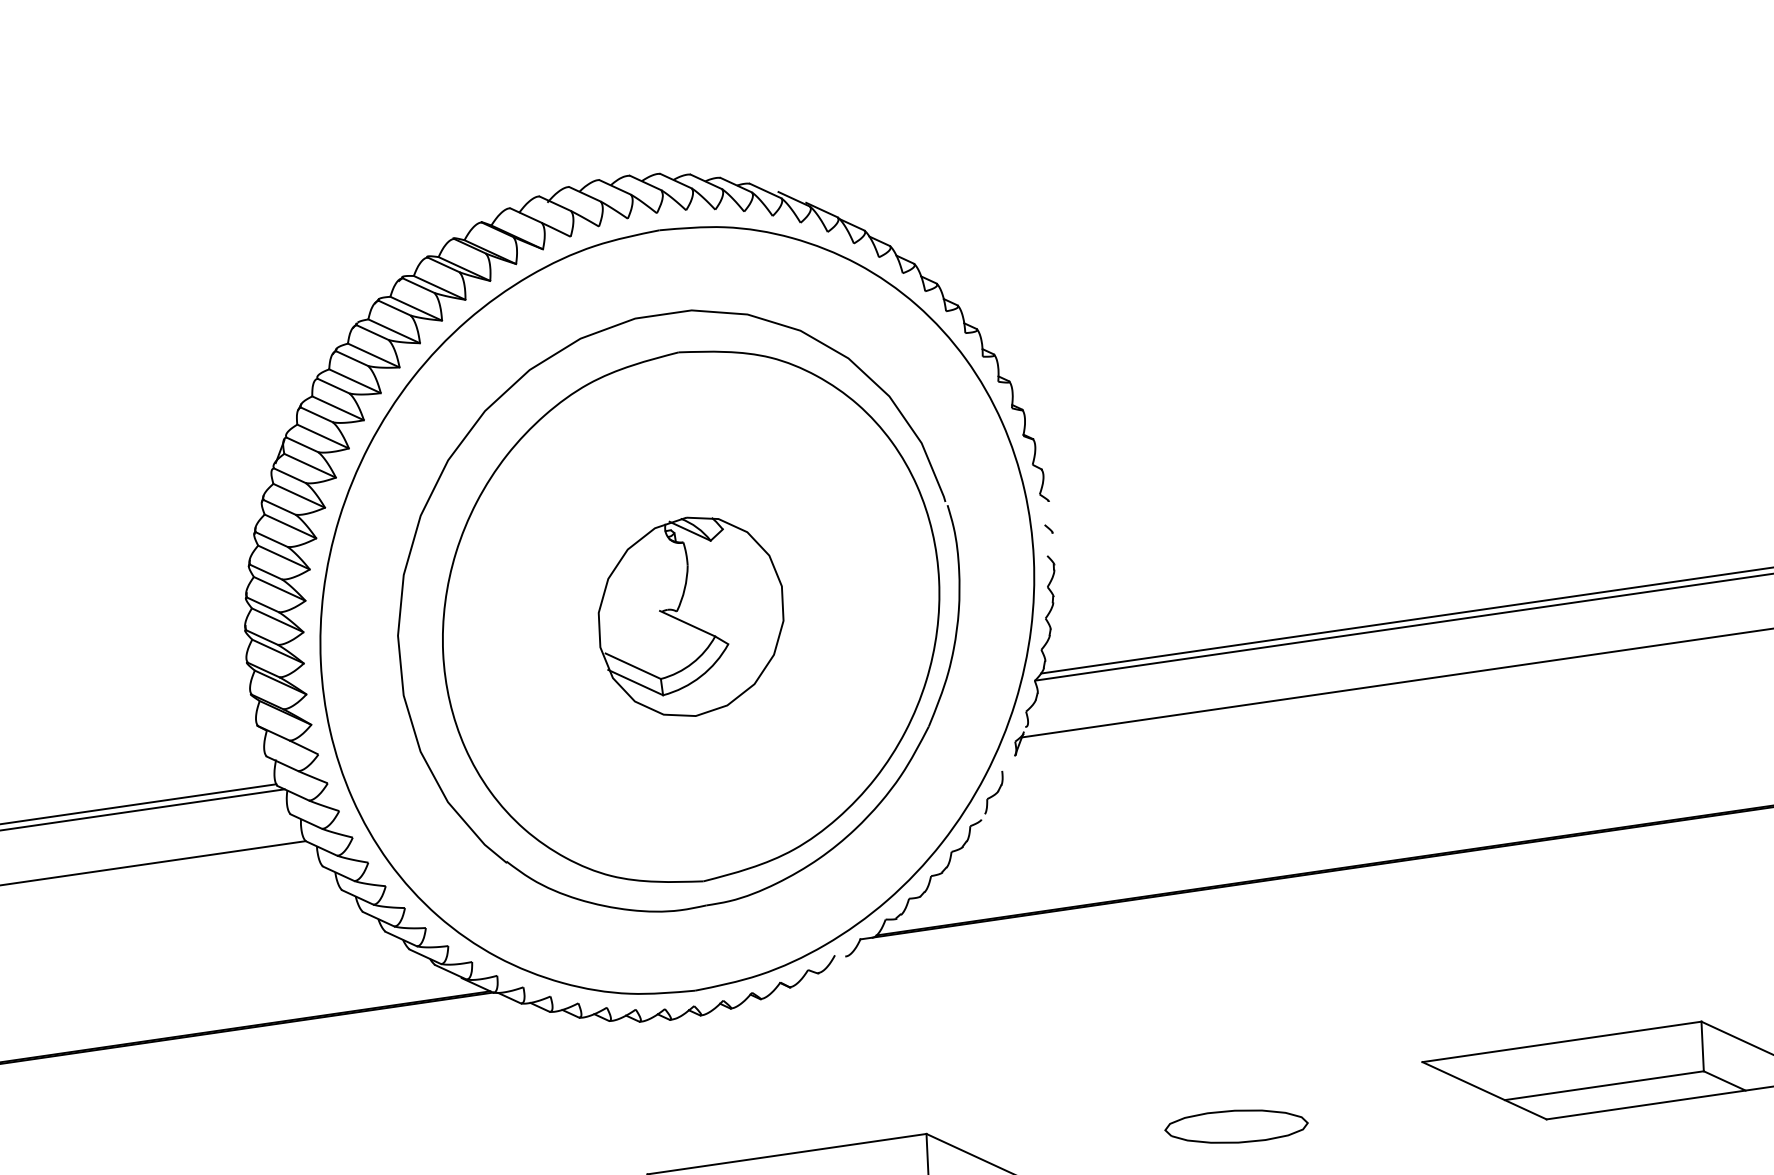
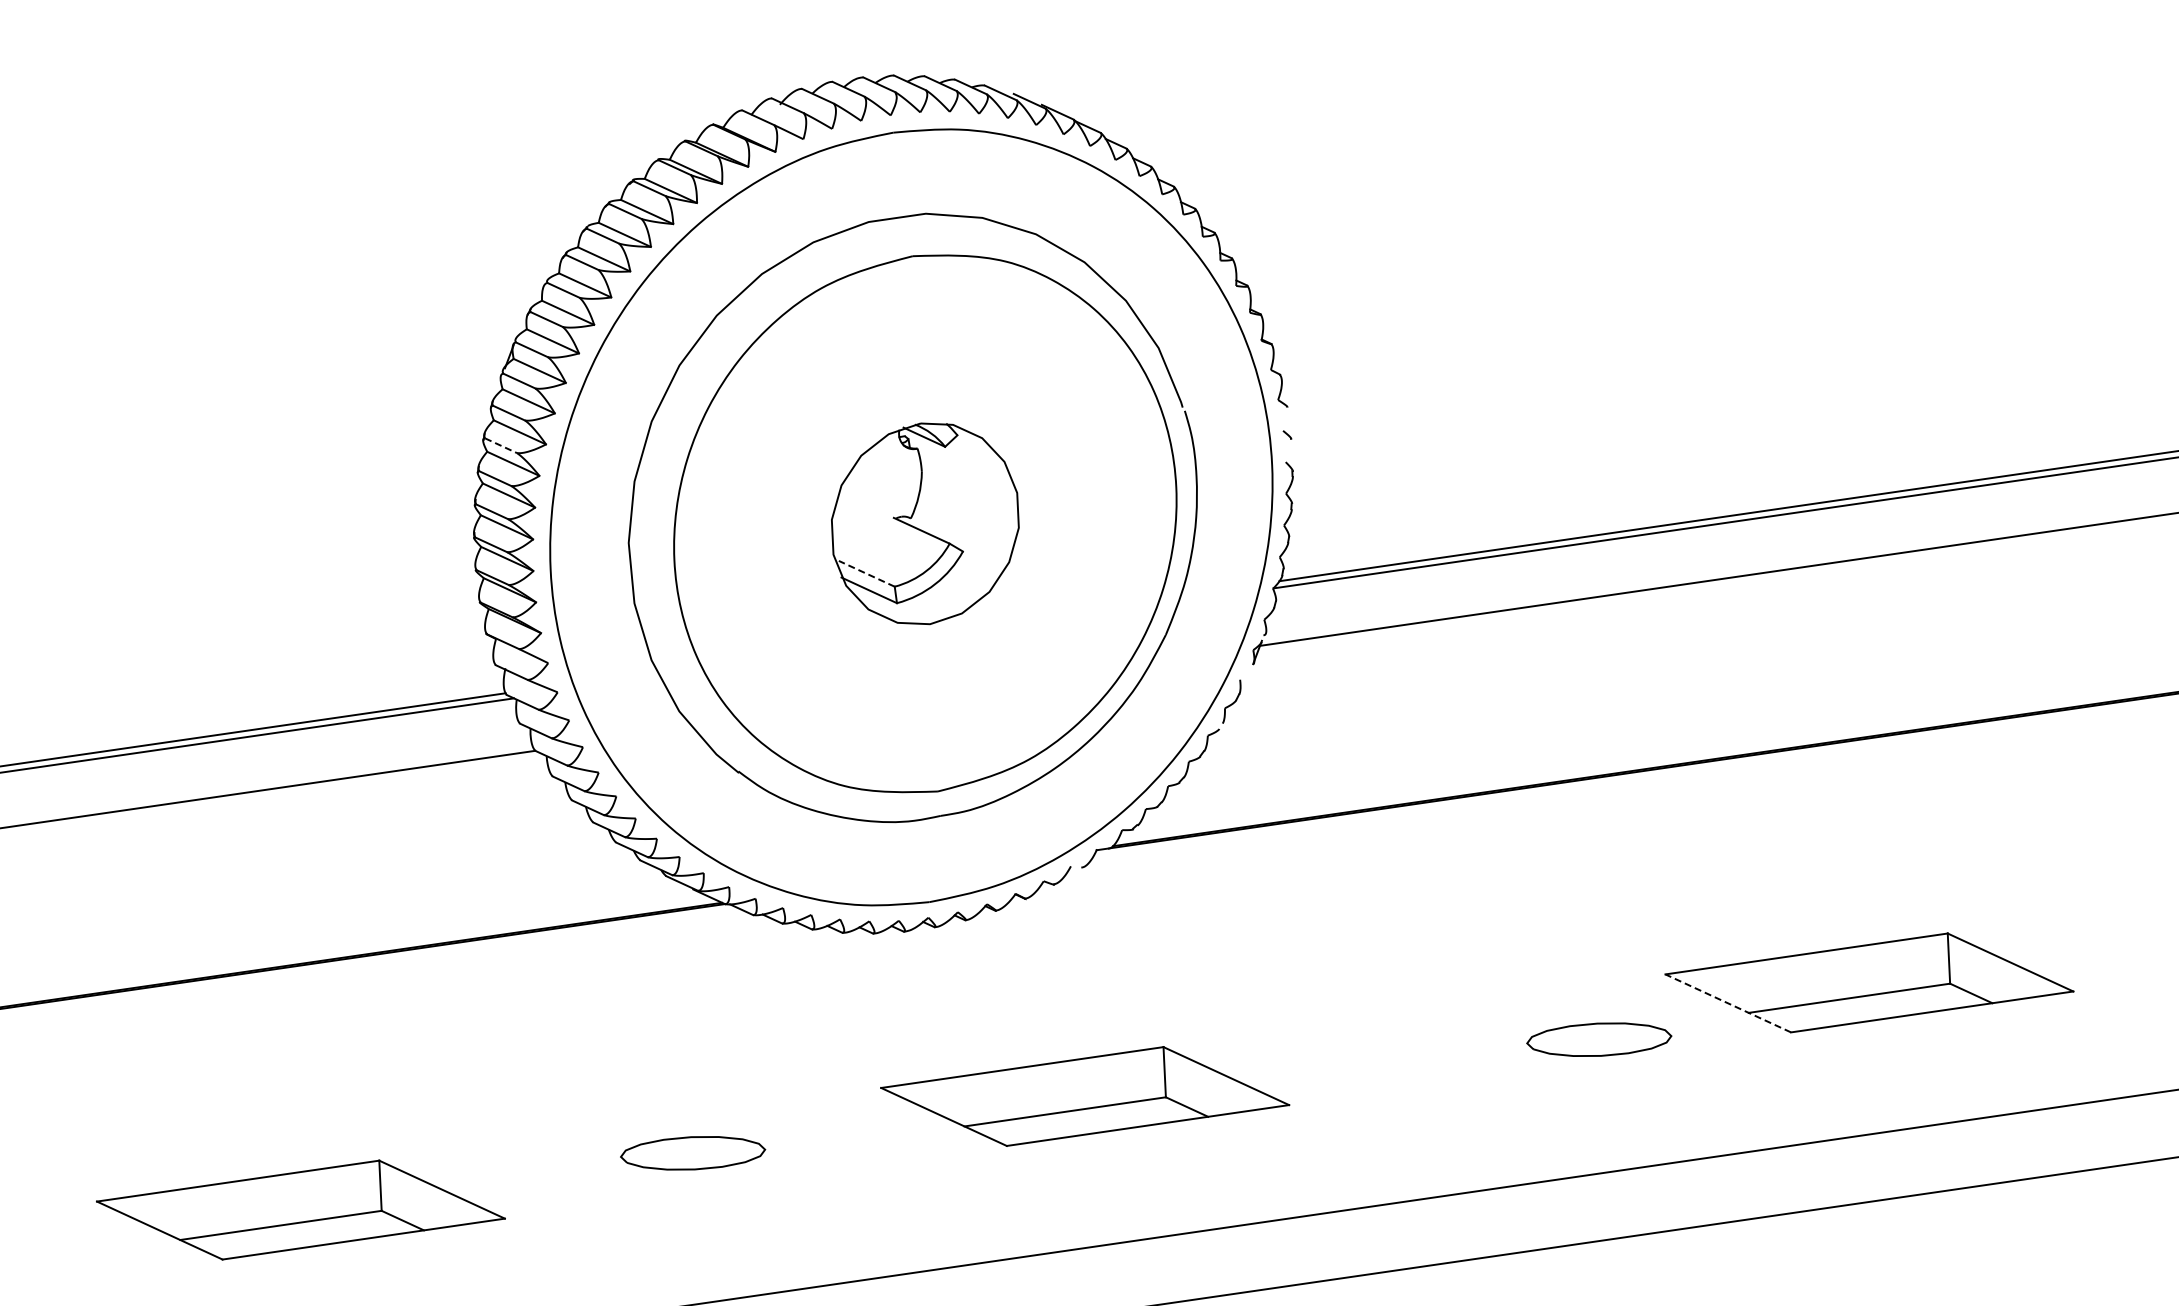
line: (272, 539) -> (501, 445), solid -> dashed
line: (632, 665) -> (866, 573), solid -> dashed
line: (1483, 1090) -> (1727, 1003), solid -> dashed
part: (1236, 1126) -> (1599, 1039), moved

